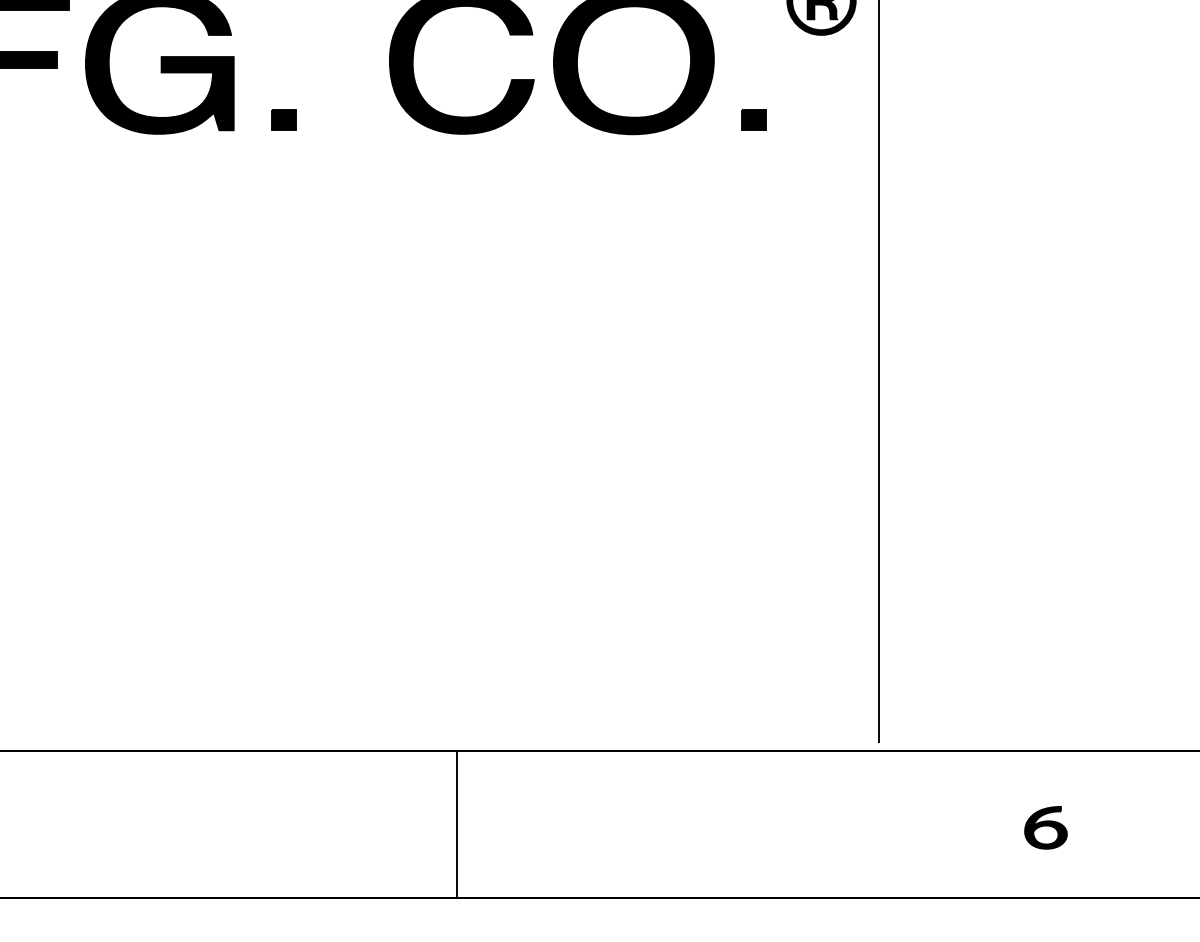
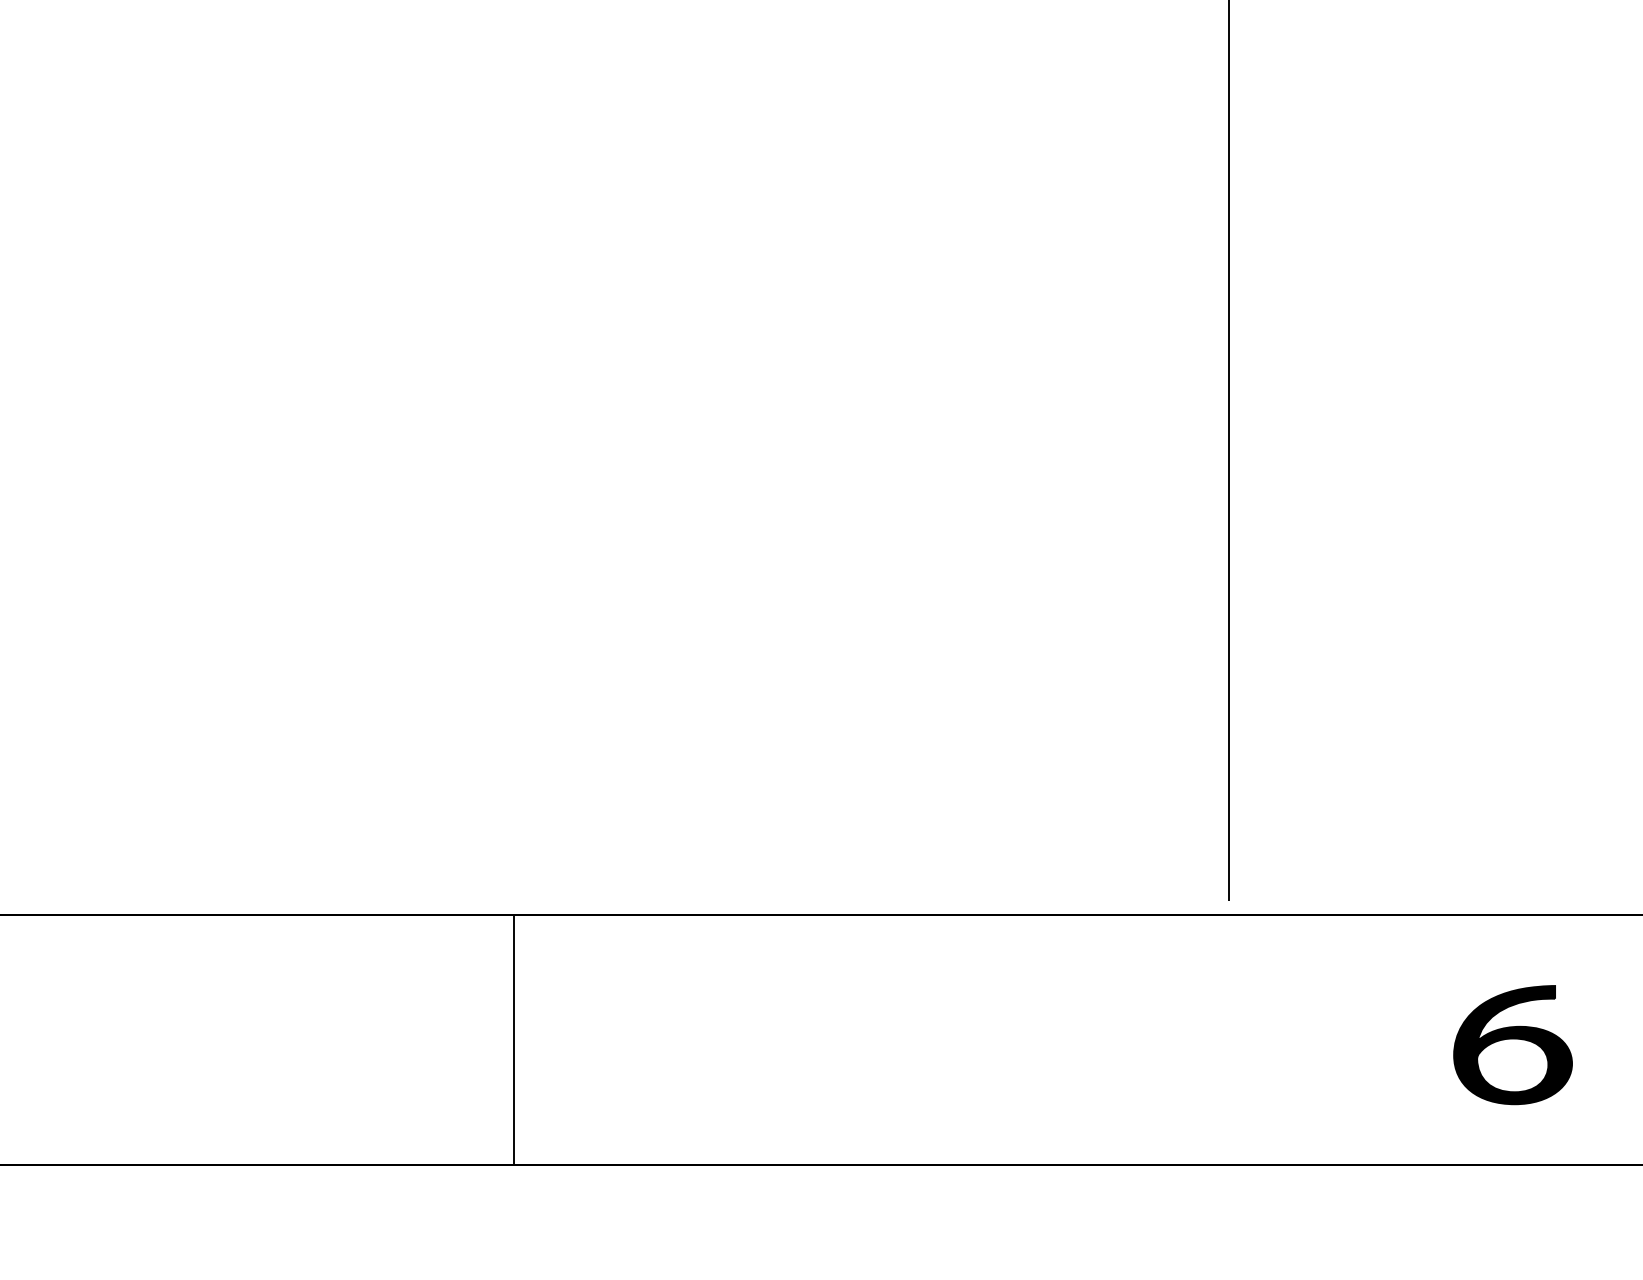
part: (1045, 827) -> (1512, 1044), size x1.67

